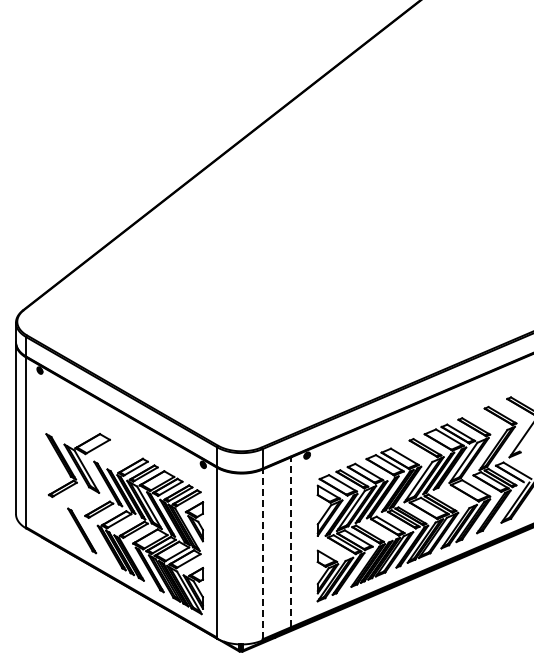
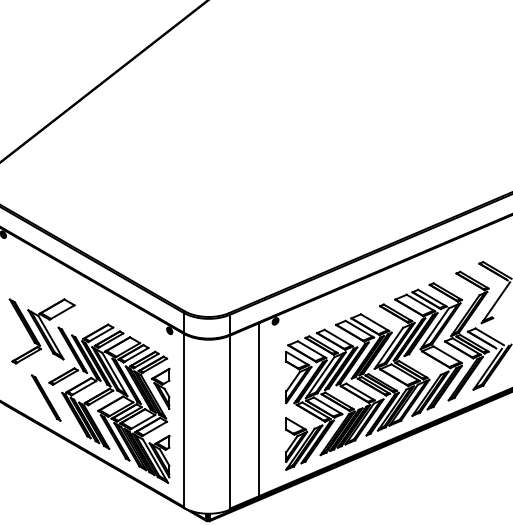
line: (291, 542) -> (259, 409), dashed -> solid
line: (262, 554) -> (230, 422), dashed -> solid

